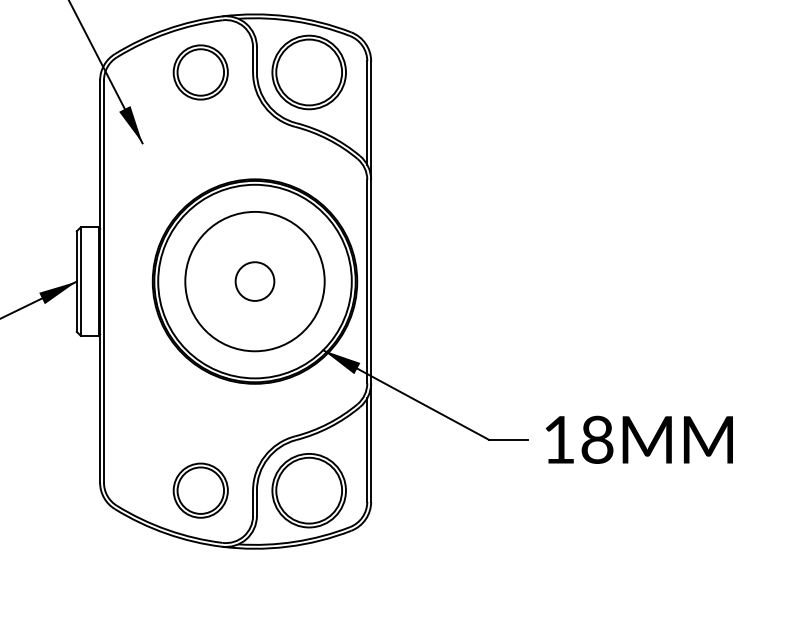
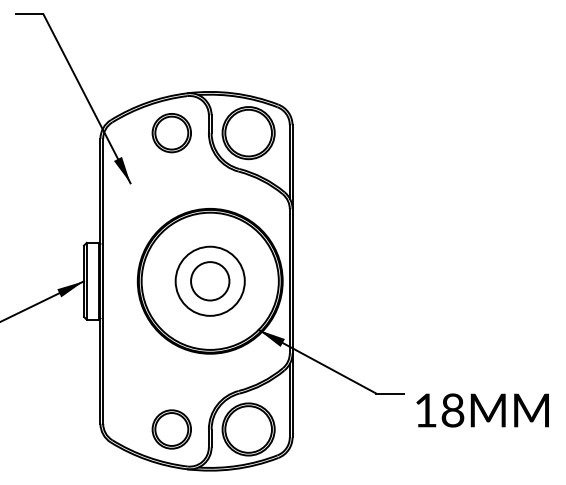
circle: (253, 280) -> (209, 280), size x0.7
circle: (253, 281) -> (209, 281), size x1.4
text: (639, 439) -> (482, 410), moved

